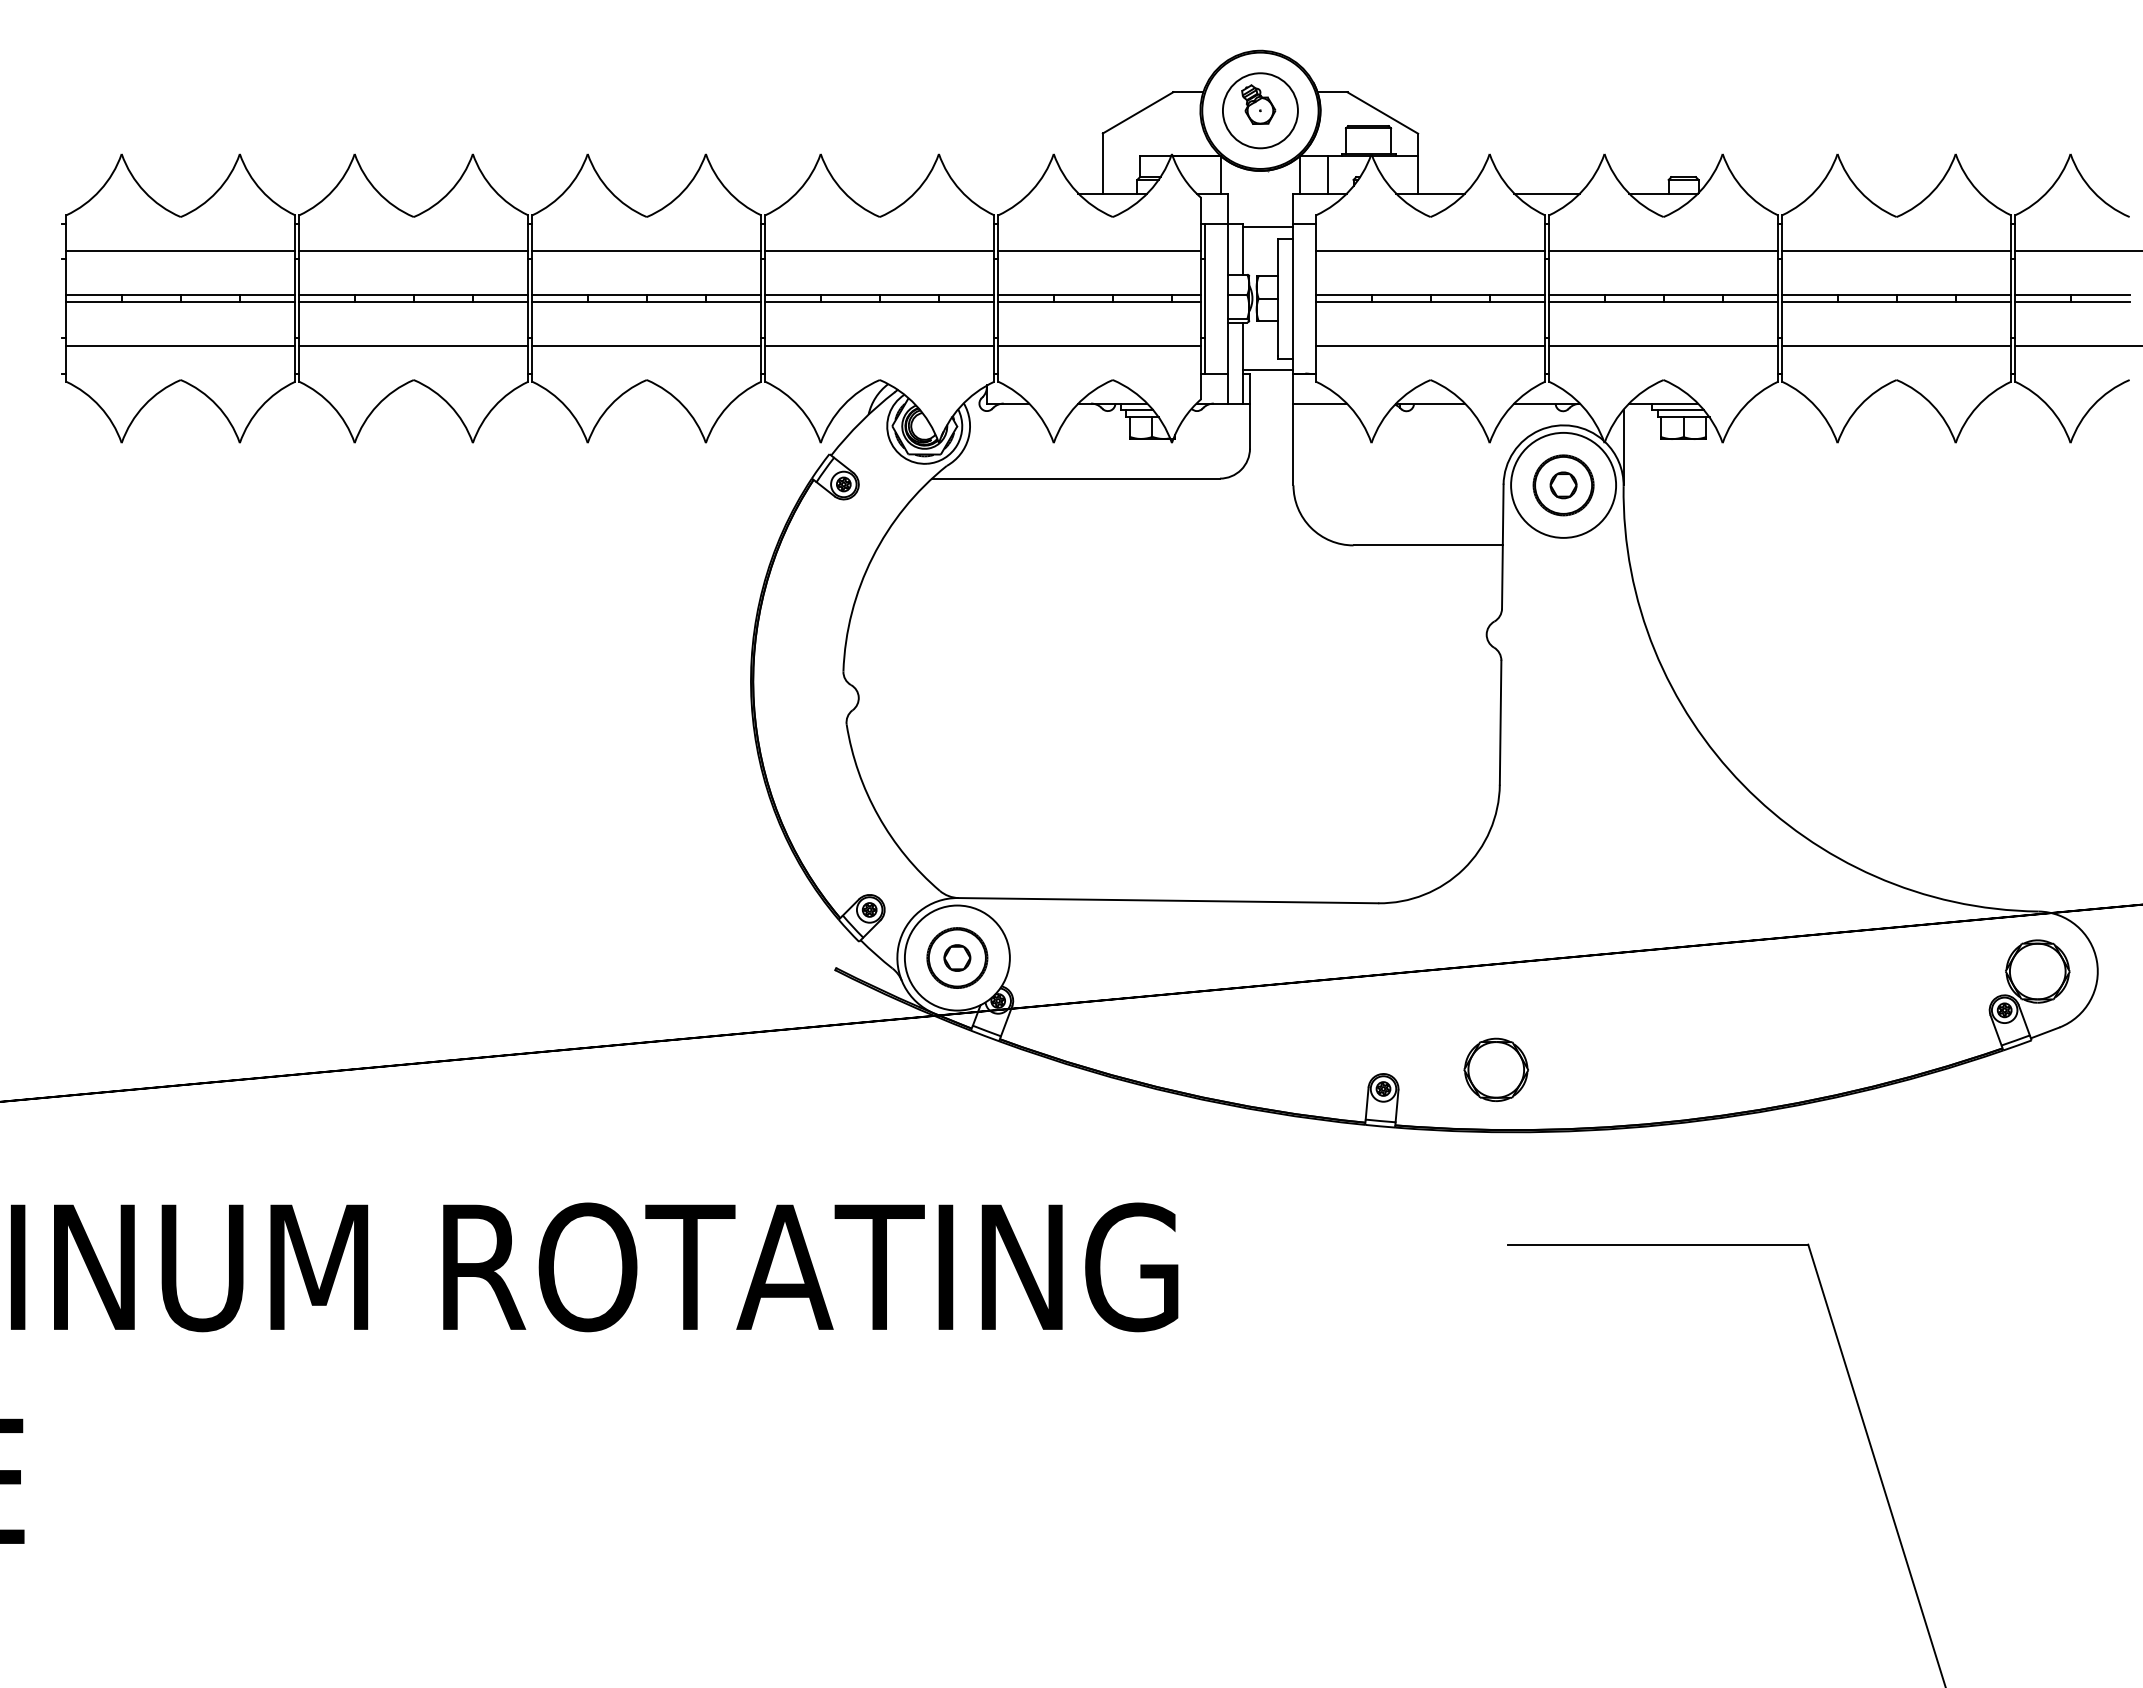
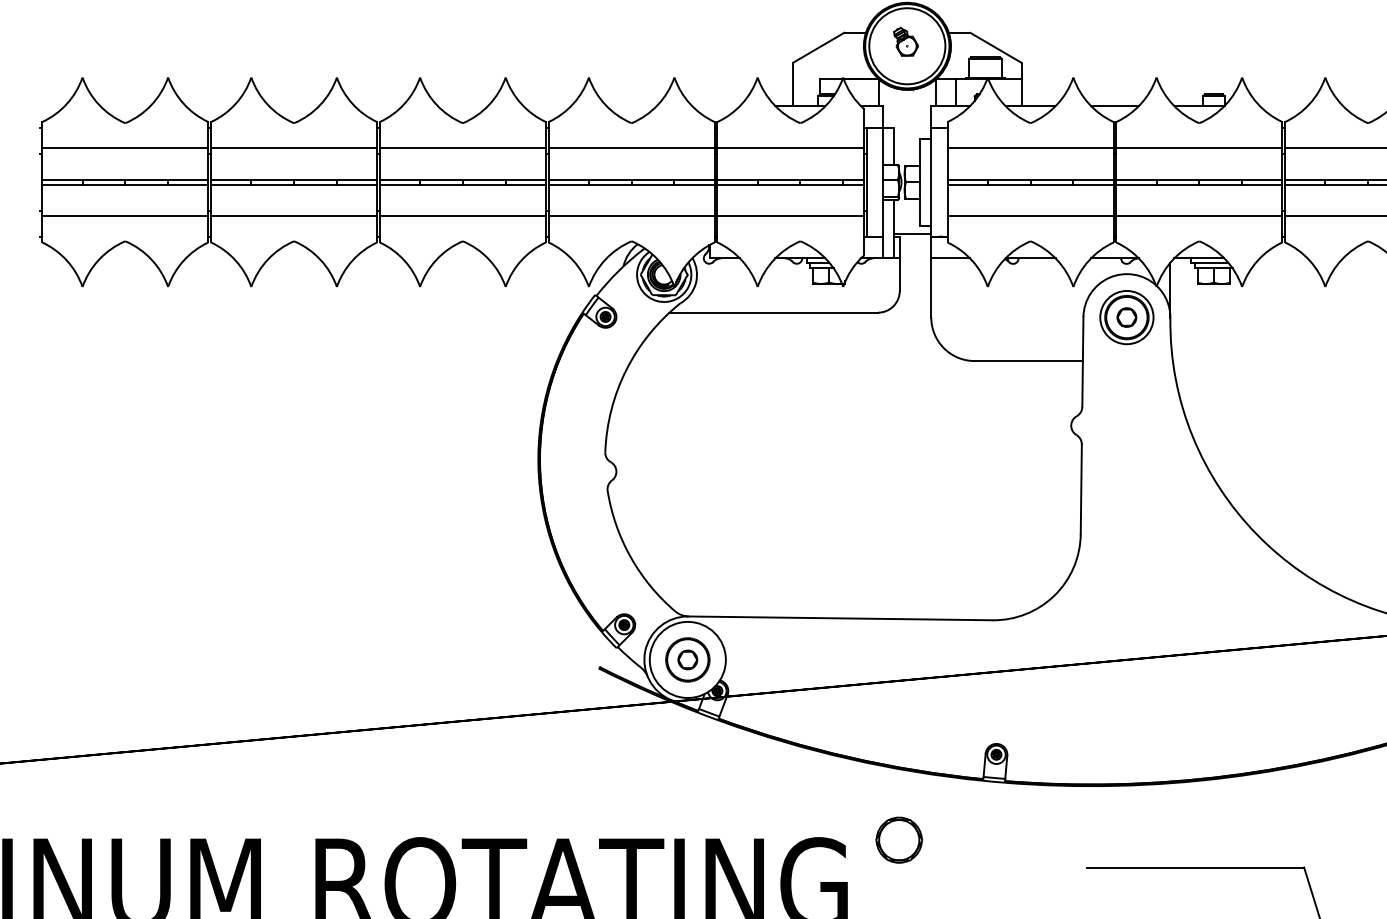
circle: (1259, 110) -> (906, 46), size x1.4
line: (1267, 227) -> (912, 130), removed
circle: (1563, 484) -> (1126, 316), size x0.7
part: (1495, 1069) -> (898, 839), moved

